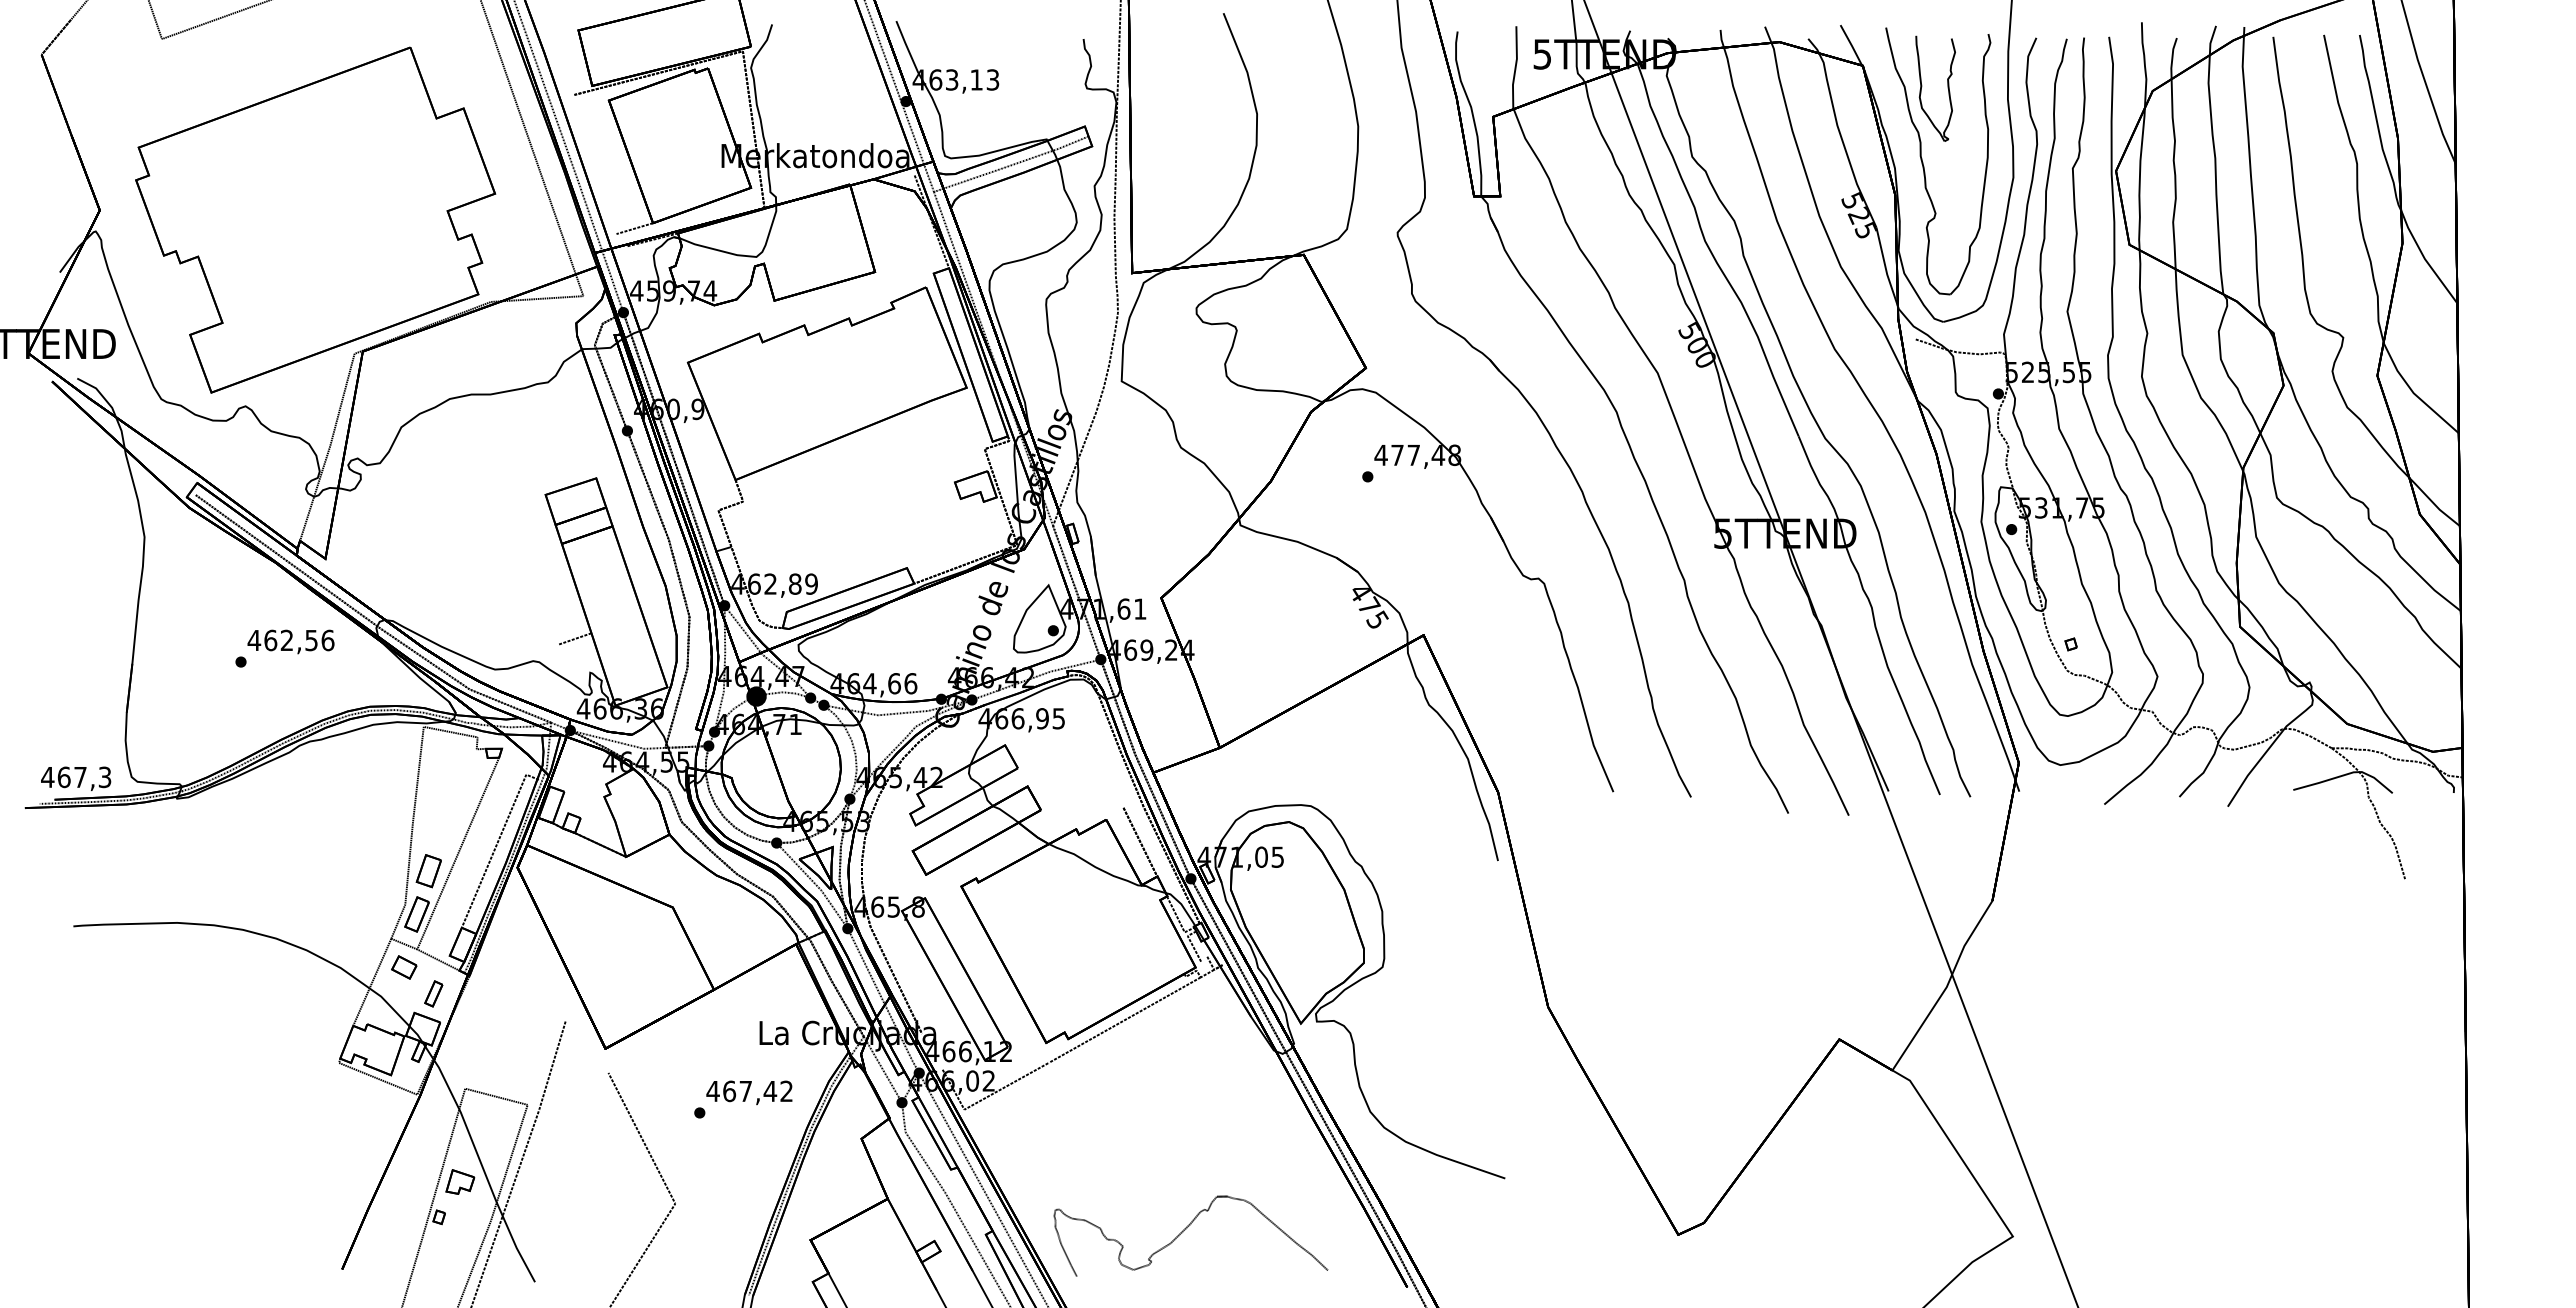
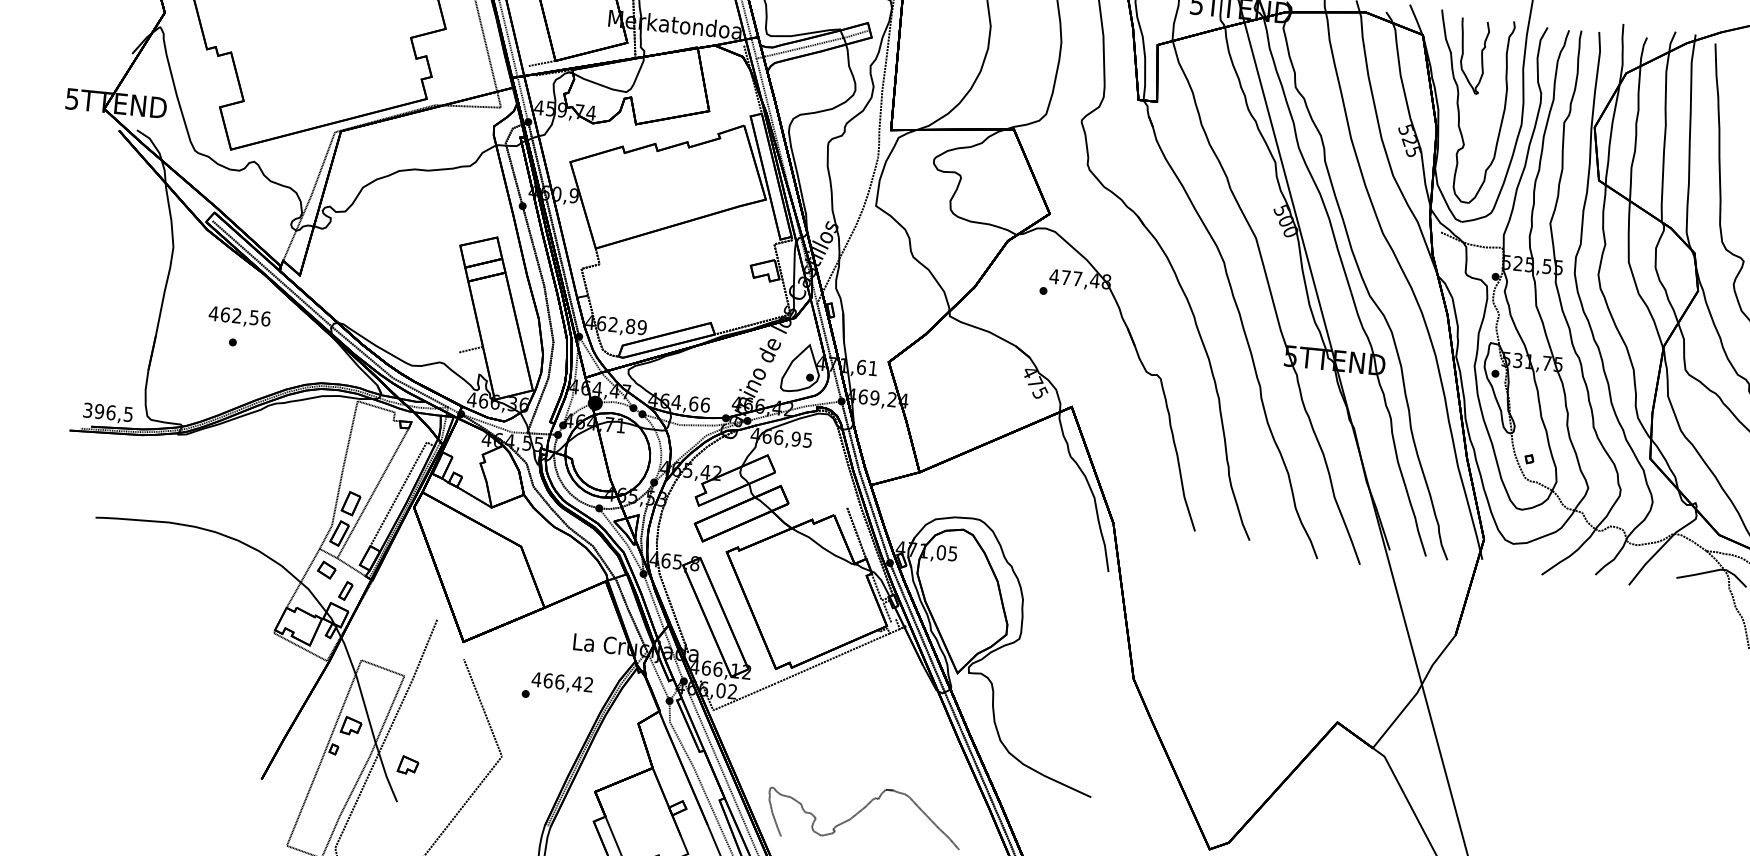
text: (290, 641) -> (239, 316), moved
text: (76, 777) -> (108, 412), 467,3 -> 396,5
text: (745, 1091) -> (559, 682), 467,42 -> 466,42
part: (545, 1228) -> (408, 764), added

